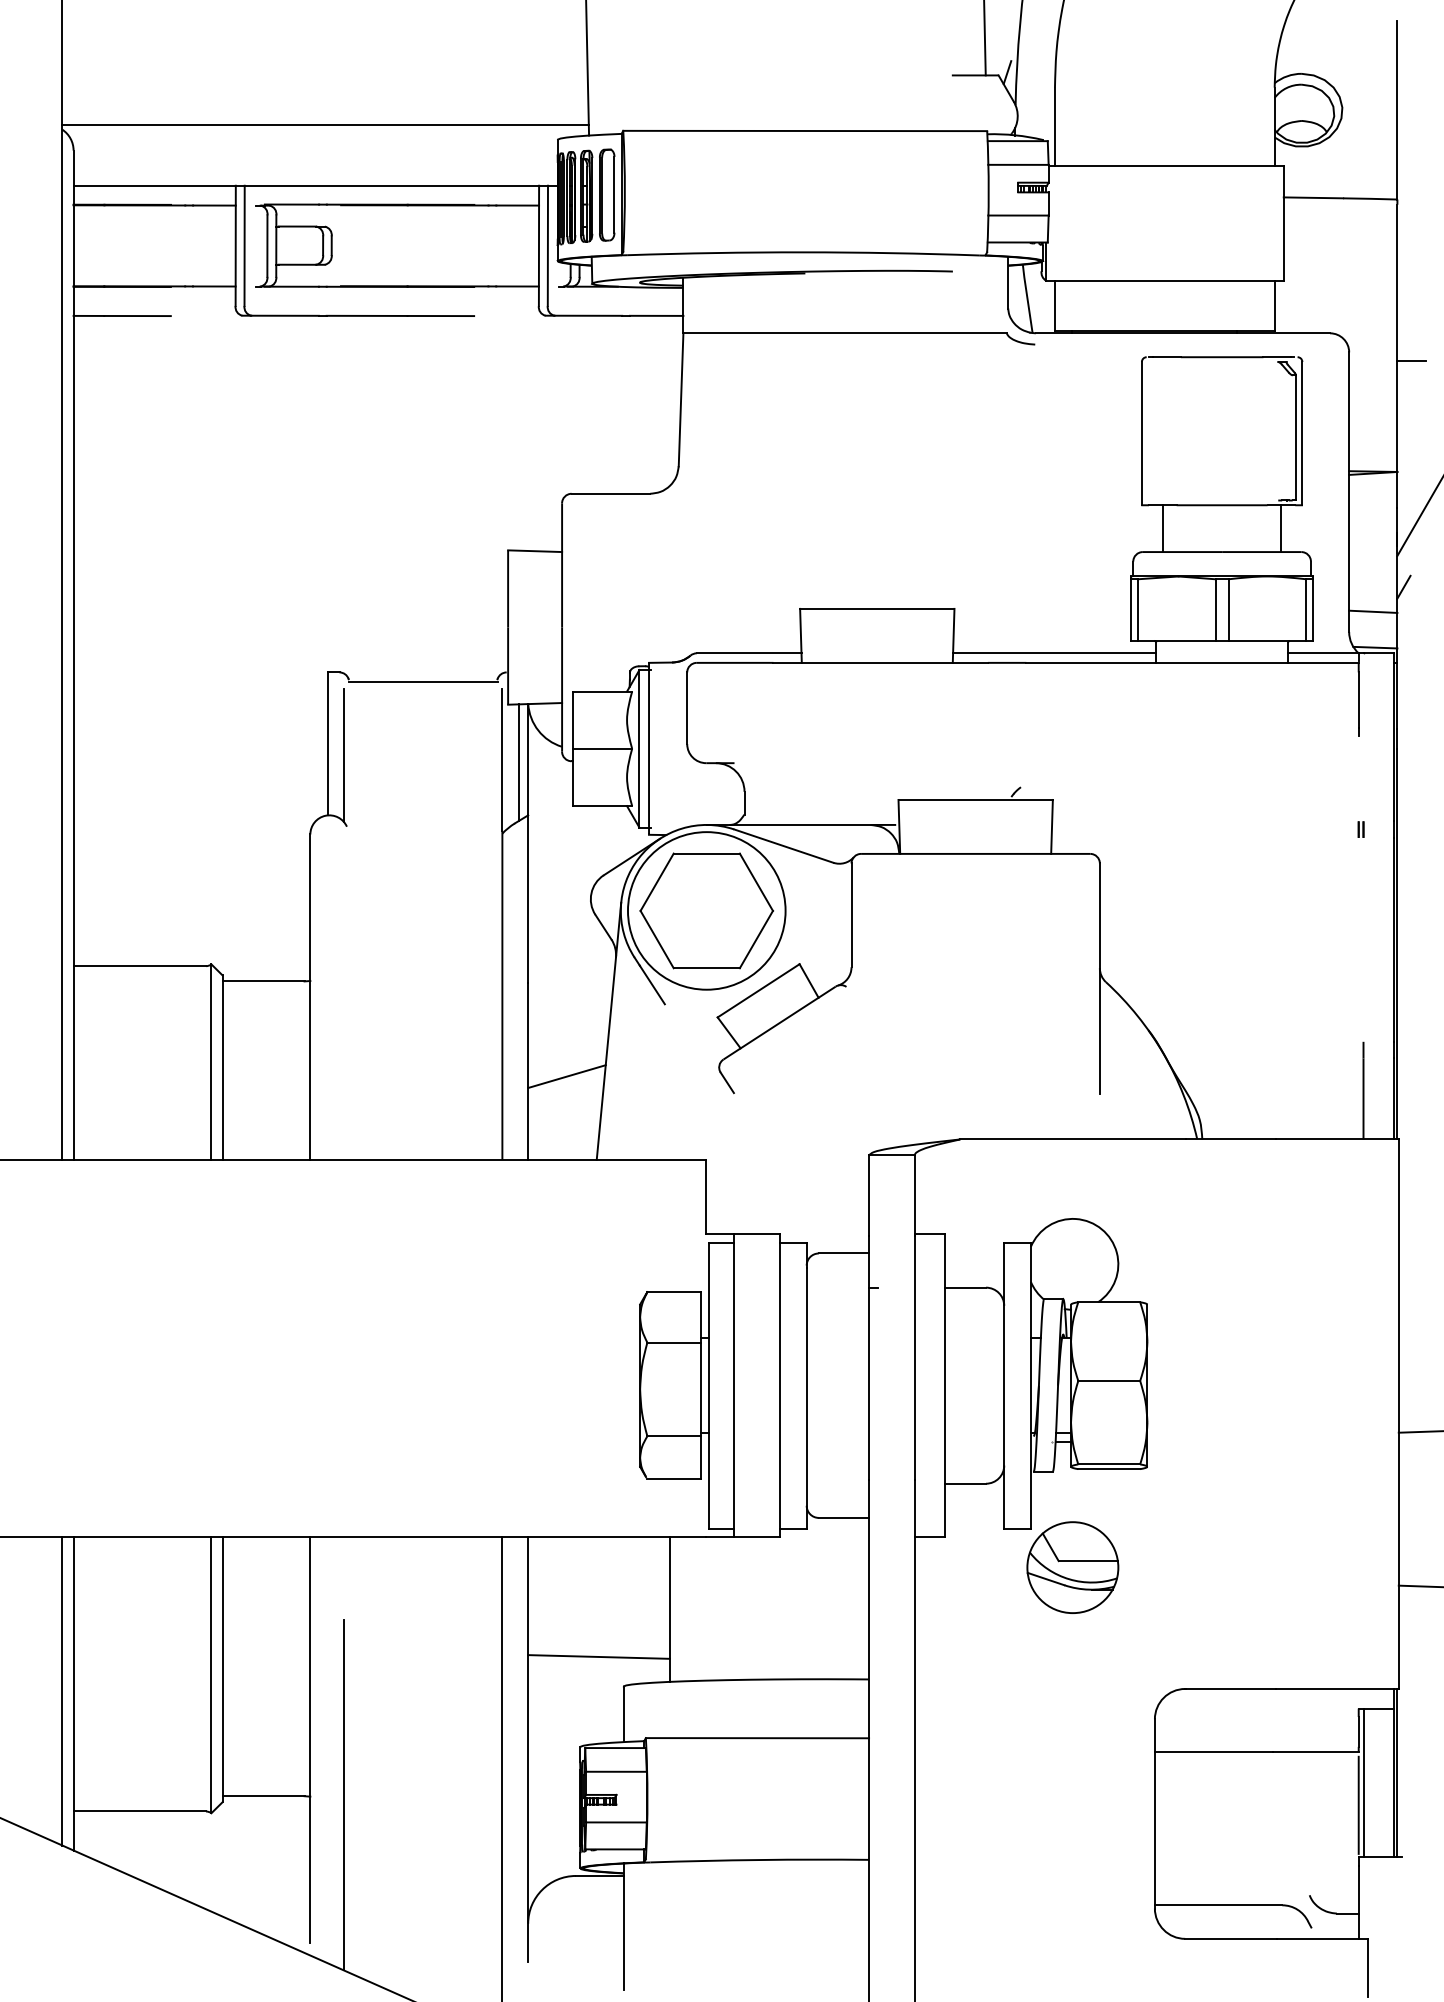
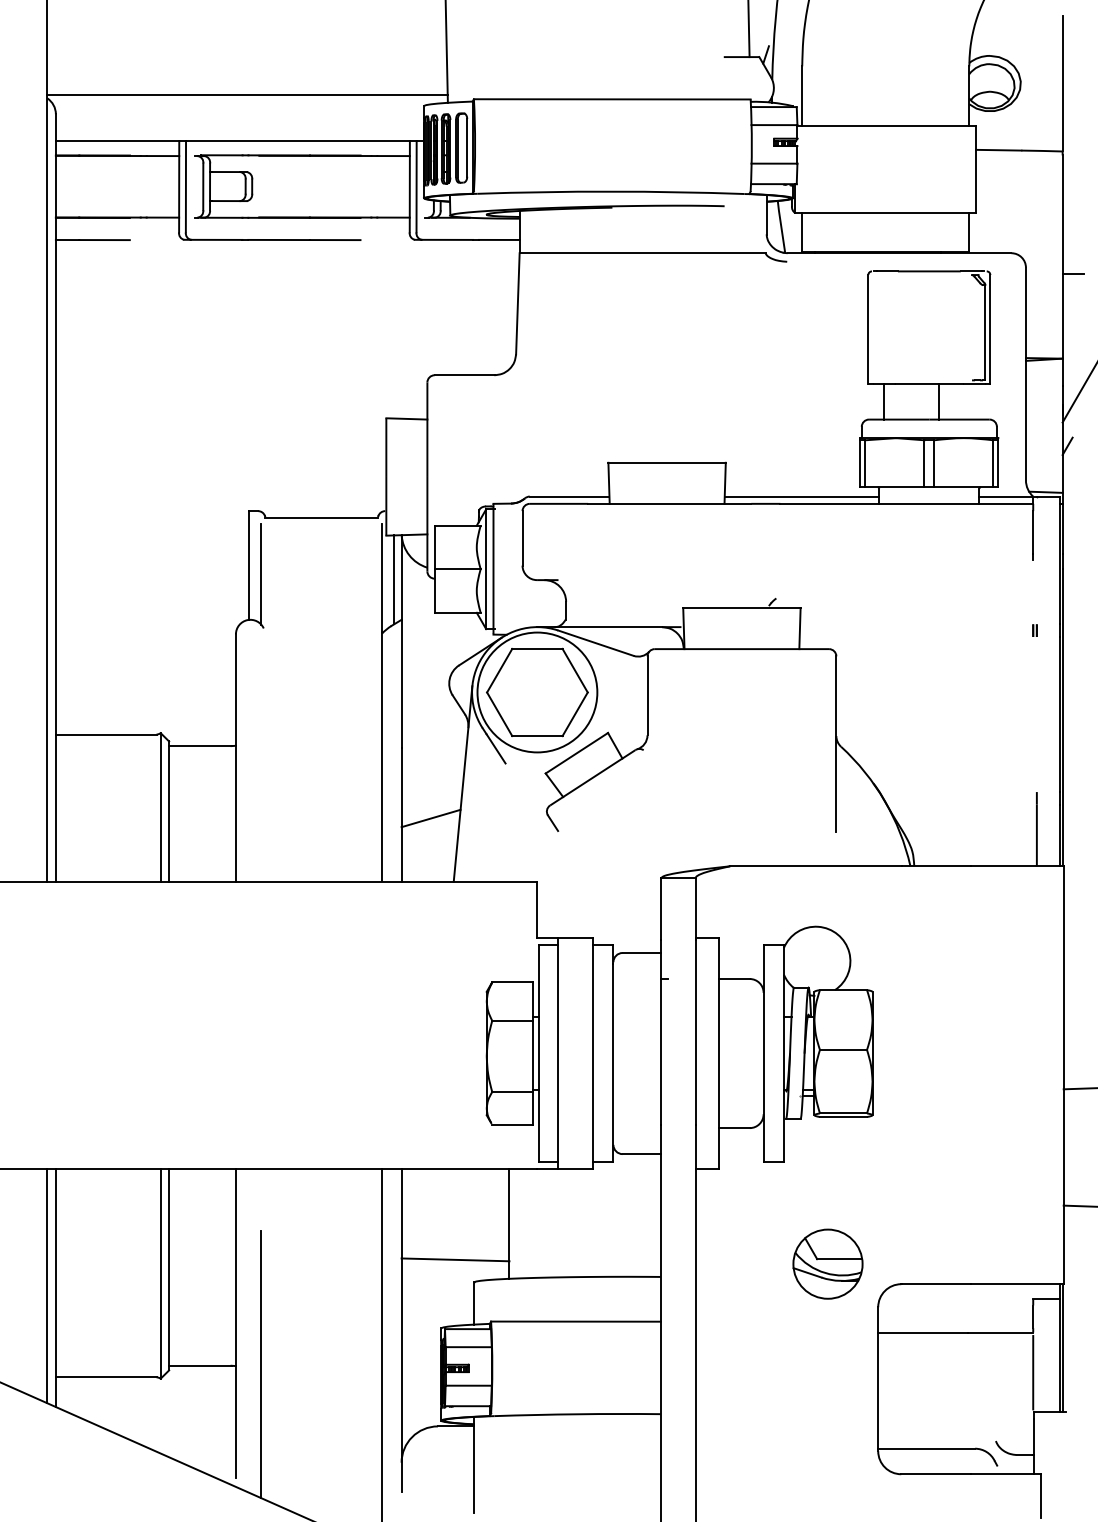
line: (1281, 528) -> (938, 401), moved
line: (1373, 611) -> (1044, 464), removed
part: (1072, 1567) -> (827, 1264), moved
line: (1363, 1782) -> (1036, 1355), removed

